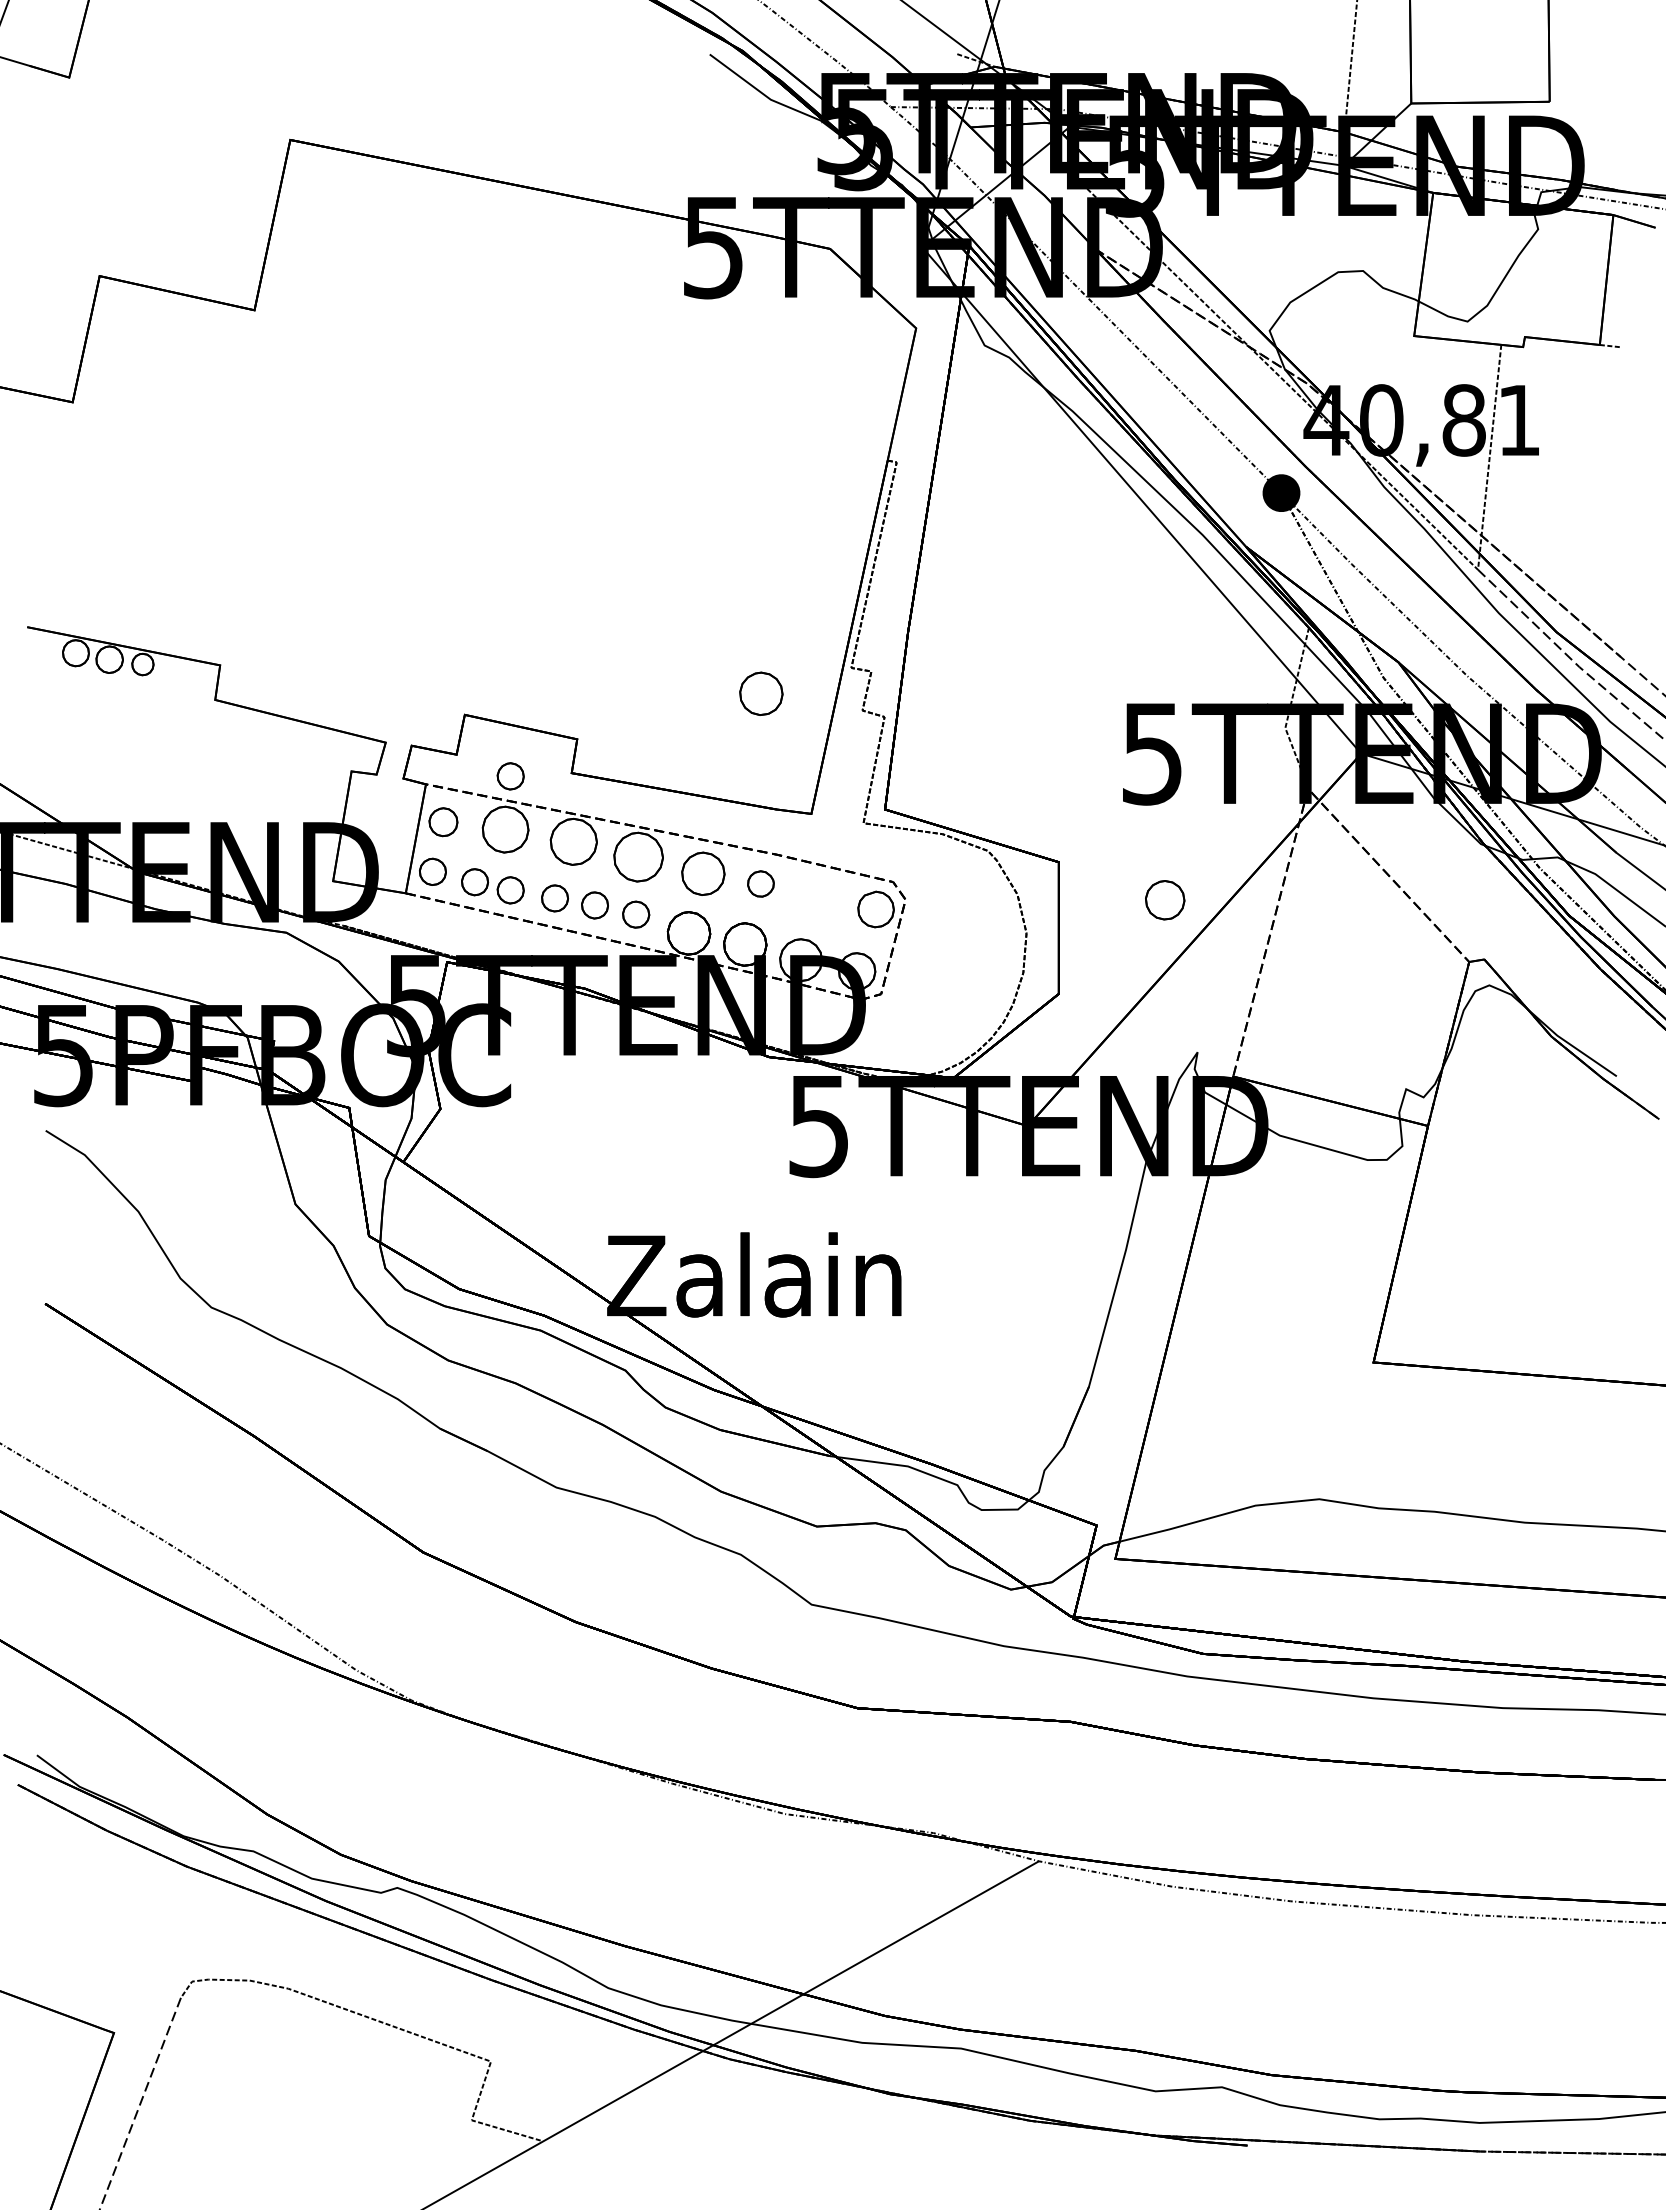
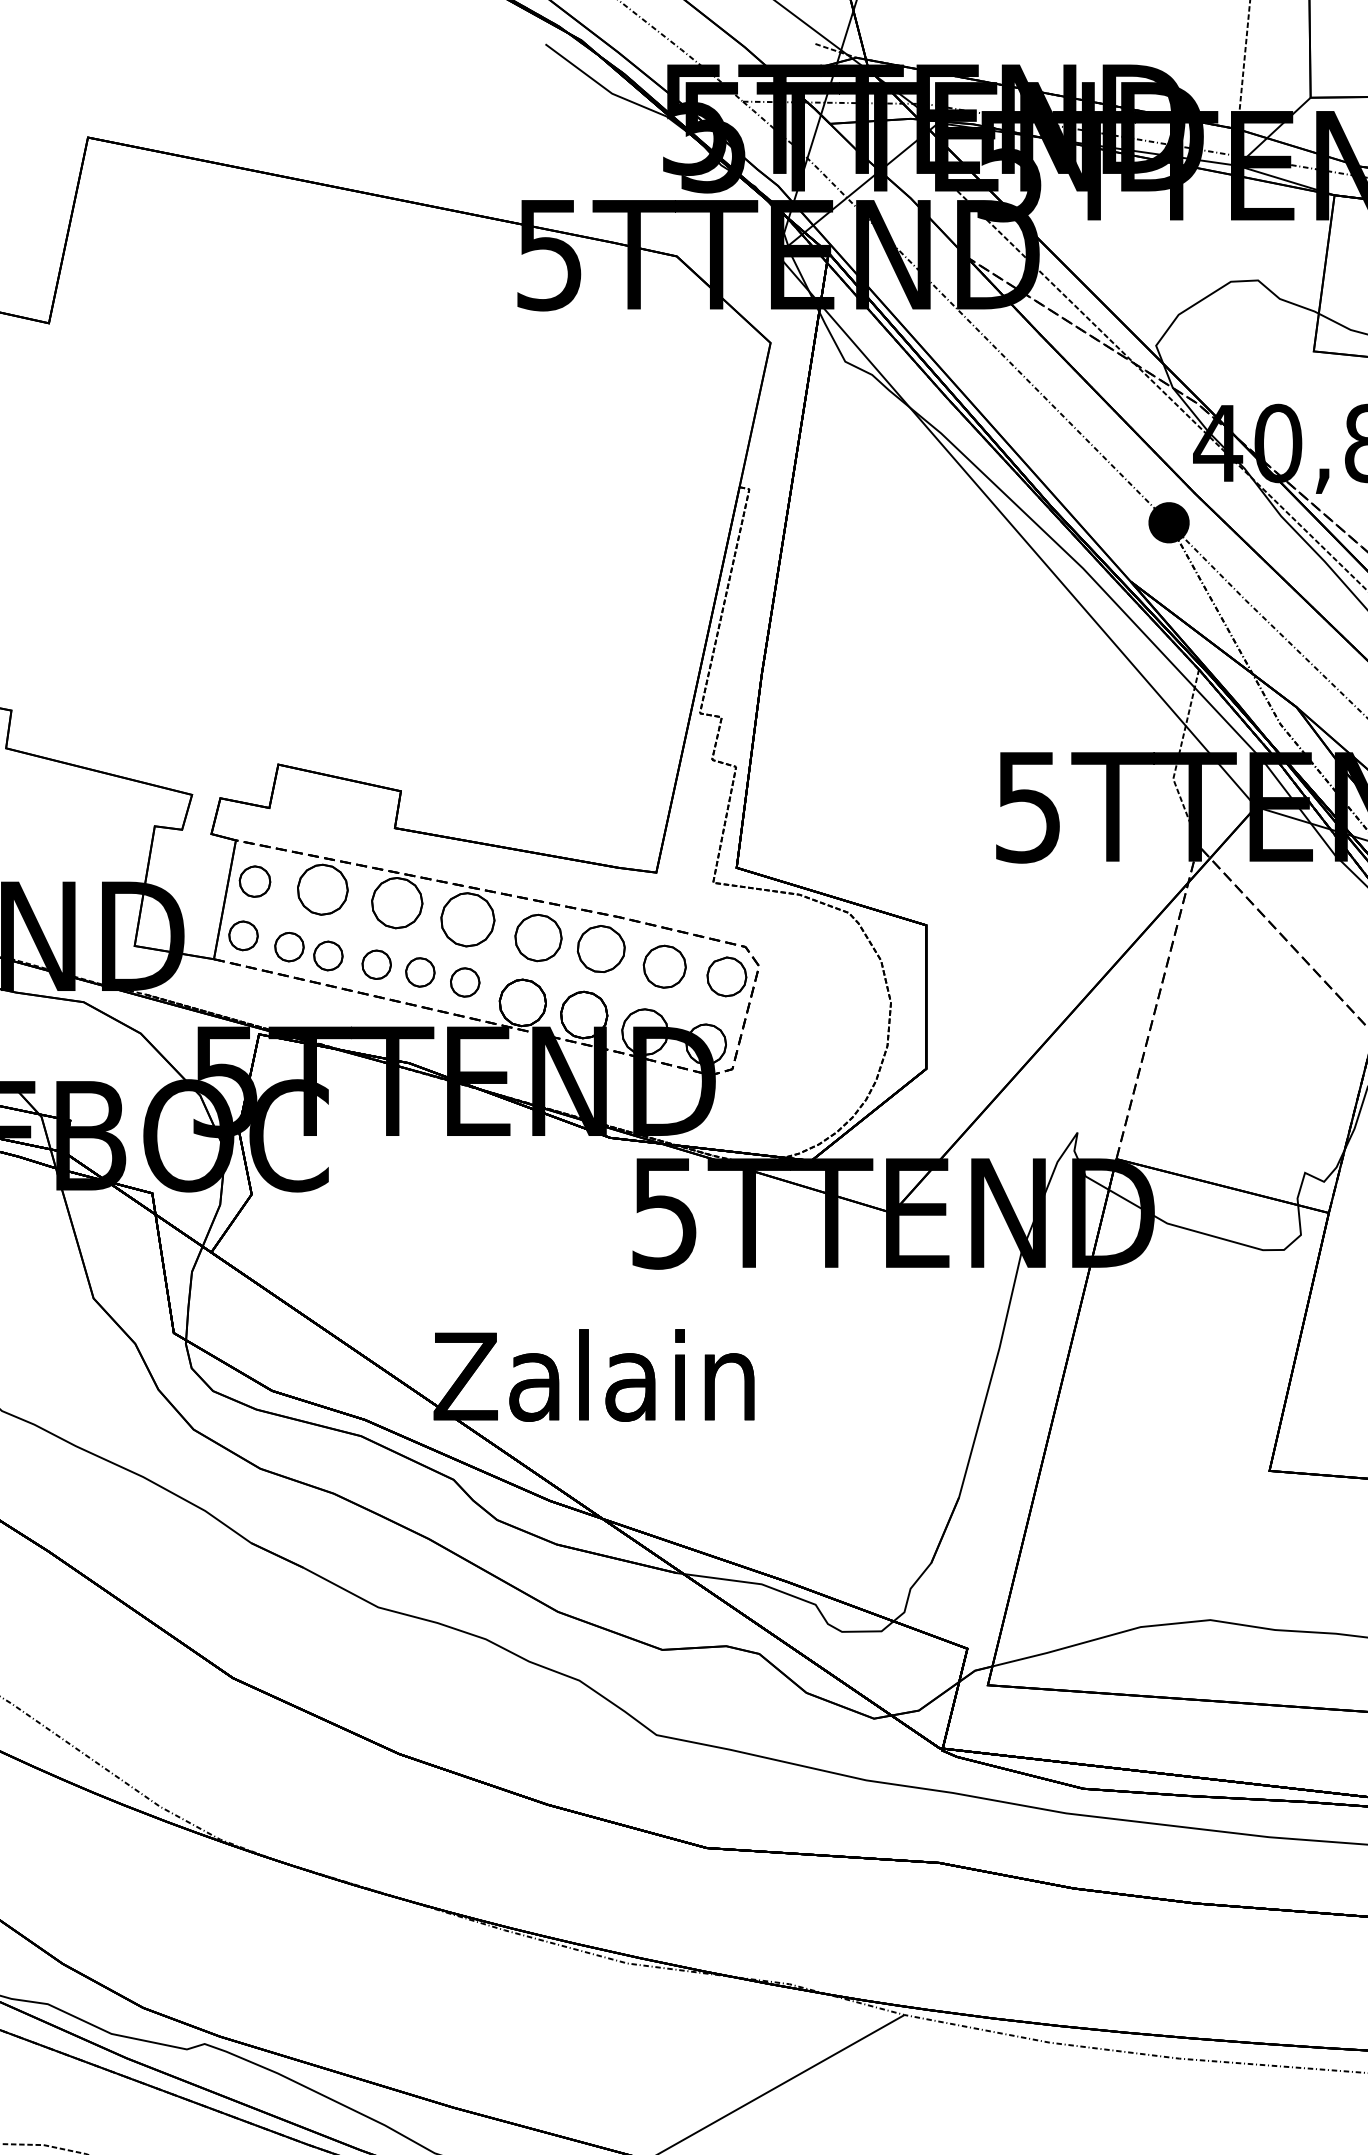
part: (761, 693) -> (601, 741), removed
part: (510, 776) -> (328, 831), removed
part: (760, 883) -> (600, 948), size x1.67
part: (1165, 900) -> (665, 967), moved

